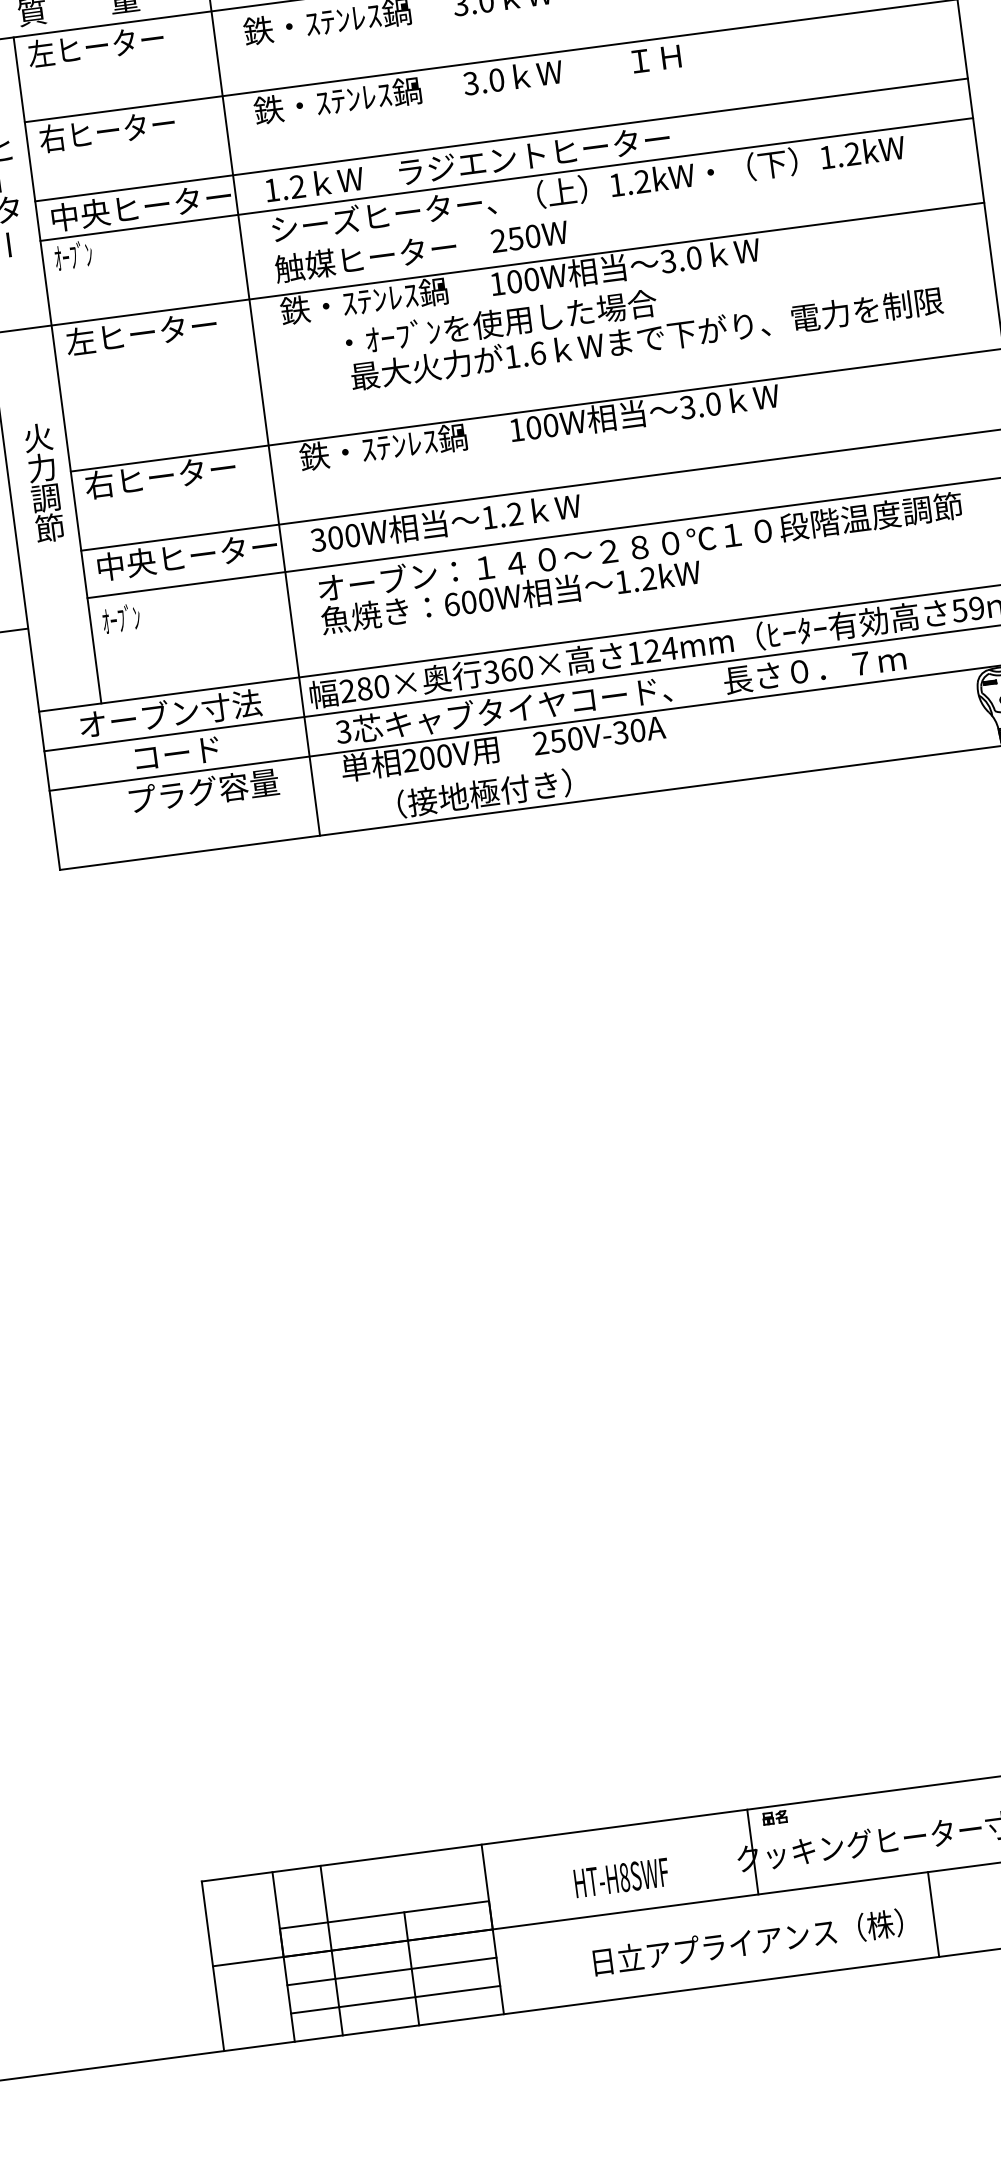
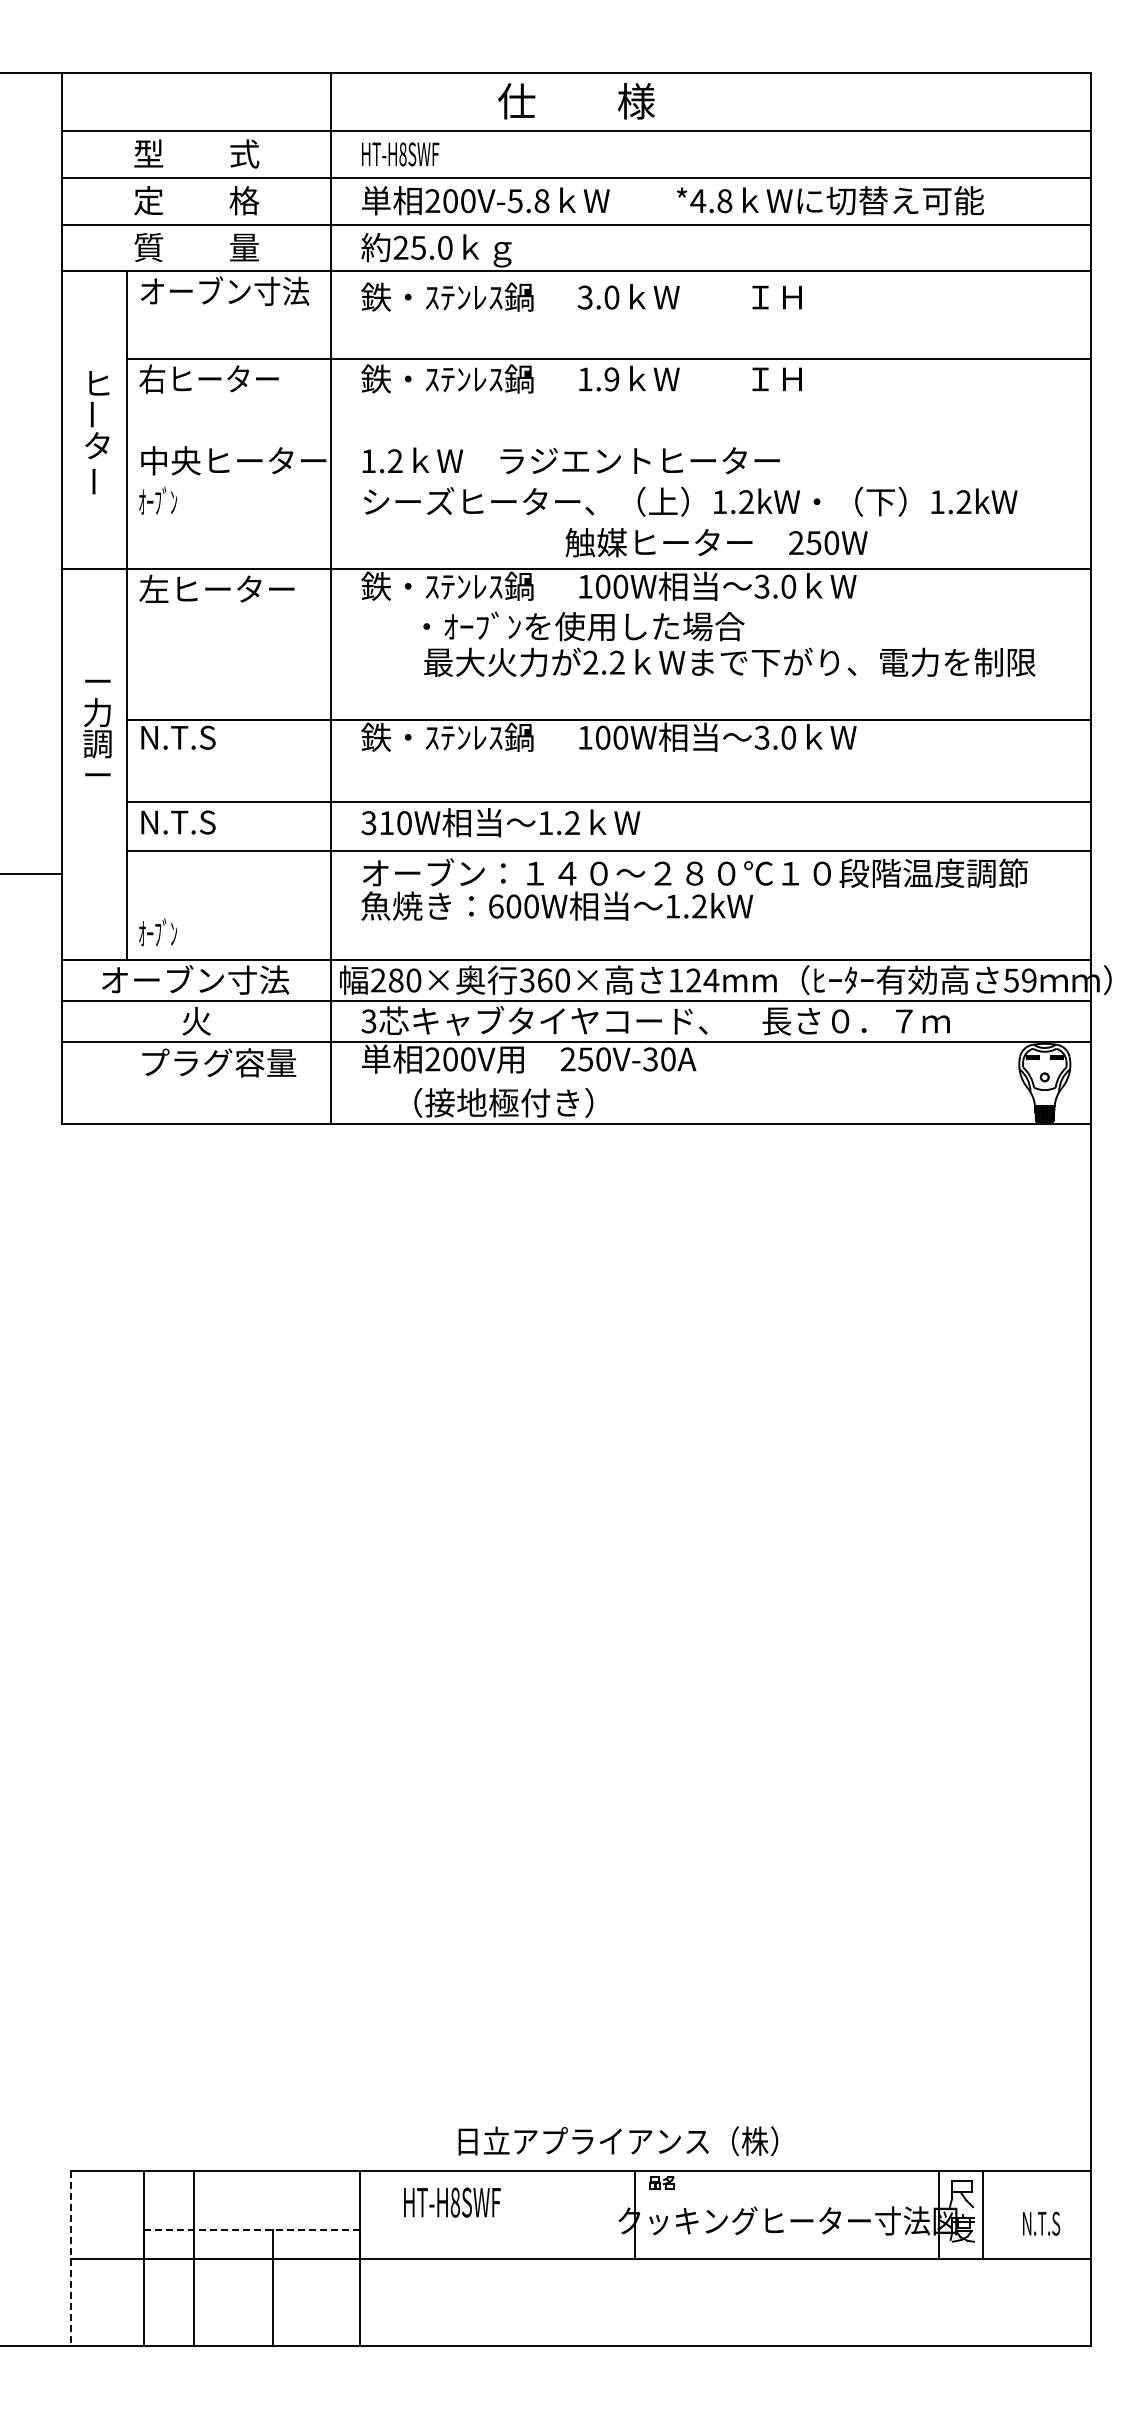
text: (110, 43) -> (224, 290), 左ヒーター -> オーブン寸法
text: (483, 81) -> (598, 379), 3.0 -> 1.9
line: (501, 139) -> (608, 440), removed
line: (506, 179) -> (608, 481), removed
text: (421, 250) -> (716, 542), moved
text: (524, 354) -> (603, 662), 1.6 -> 2.2
text: (37, 437) -> (97, 681), 火 -> ー
text: (159, 475) -> (216, 736), 右ヒーター -> N.T.S
text: (49, 527) -> (97, 774), 節 -> ー
text: (335, 538) -> (386, 823), 300W -> 310W
text: (187, 555) -> (233, 821), 中央ヒーター -> N.T.S
text: (121, 618) -> (158, 932), moved
text: (176, 752) -> (196, 1020), コード -> 火
text: (621, 1877) -> (452, 2202), moved
line: (933, 1914) -> (810, 2302), removed
line: (383, 1915) -> (251, 2229), solid -> dashed
text: (748, 1942) -> (618, 2141), moved
line: (212, 1966) -> (70, 2258), solid -> dashed
line: (392, 1970) -> (252, 2287), removed
line: (395, 1999) -> (252, 2317), removed

